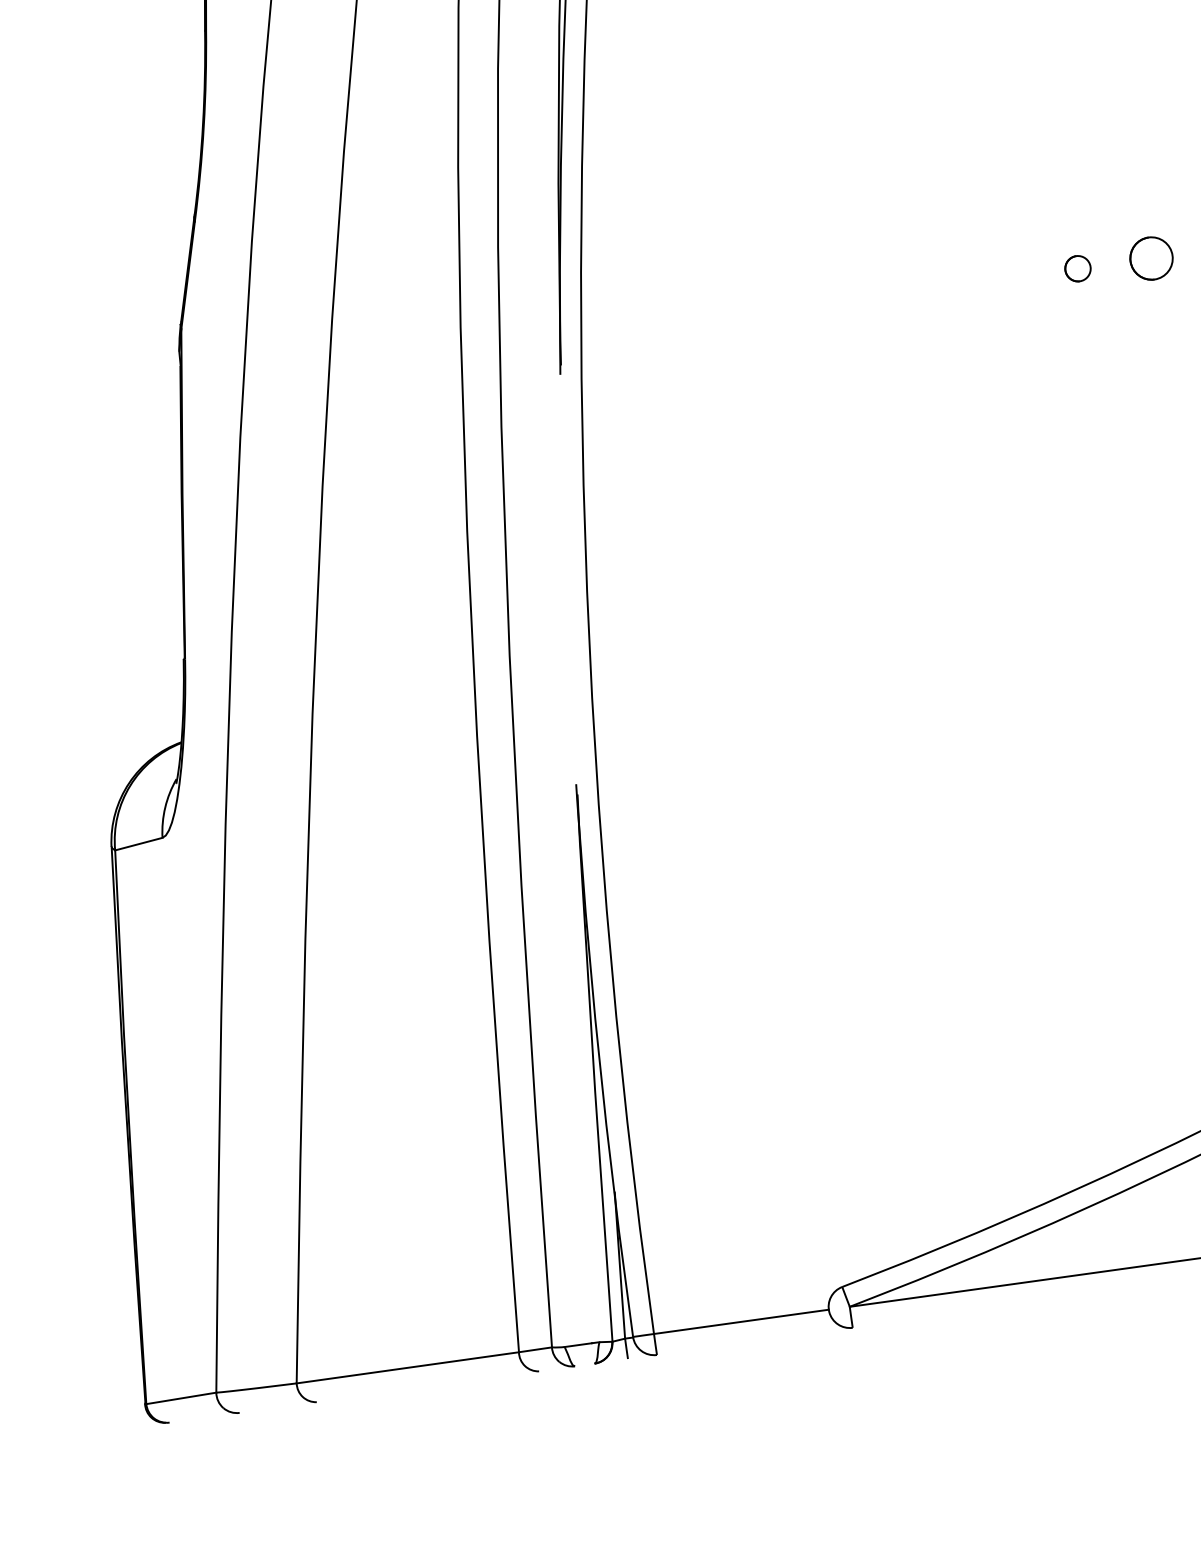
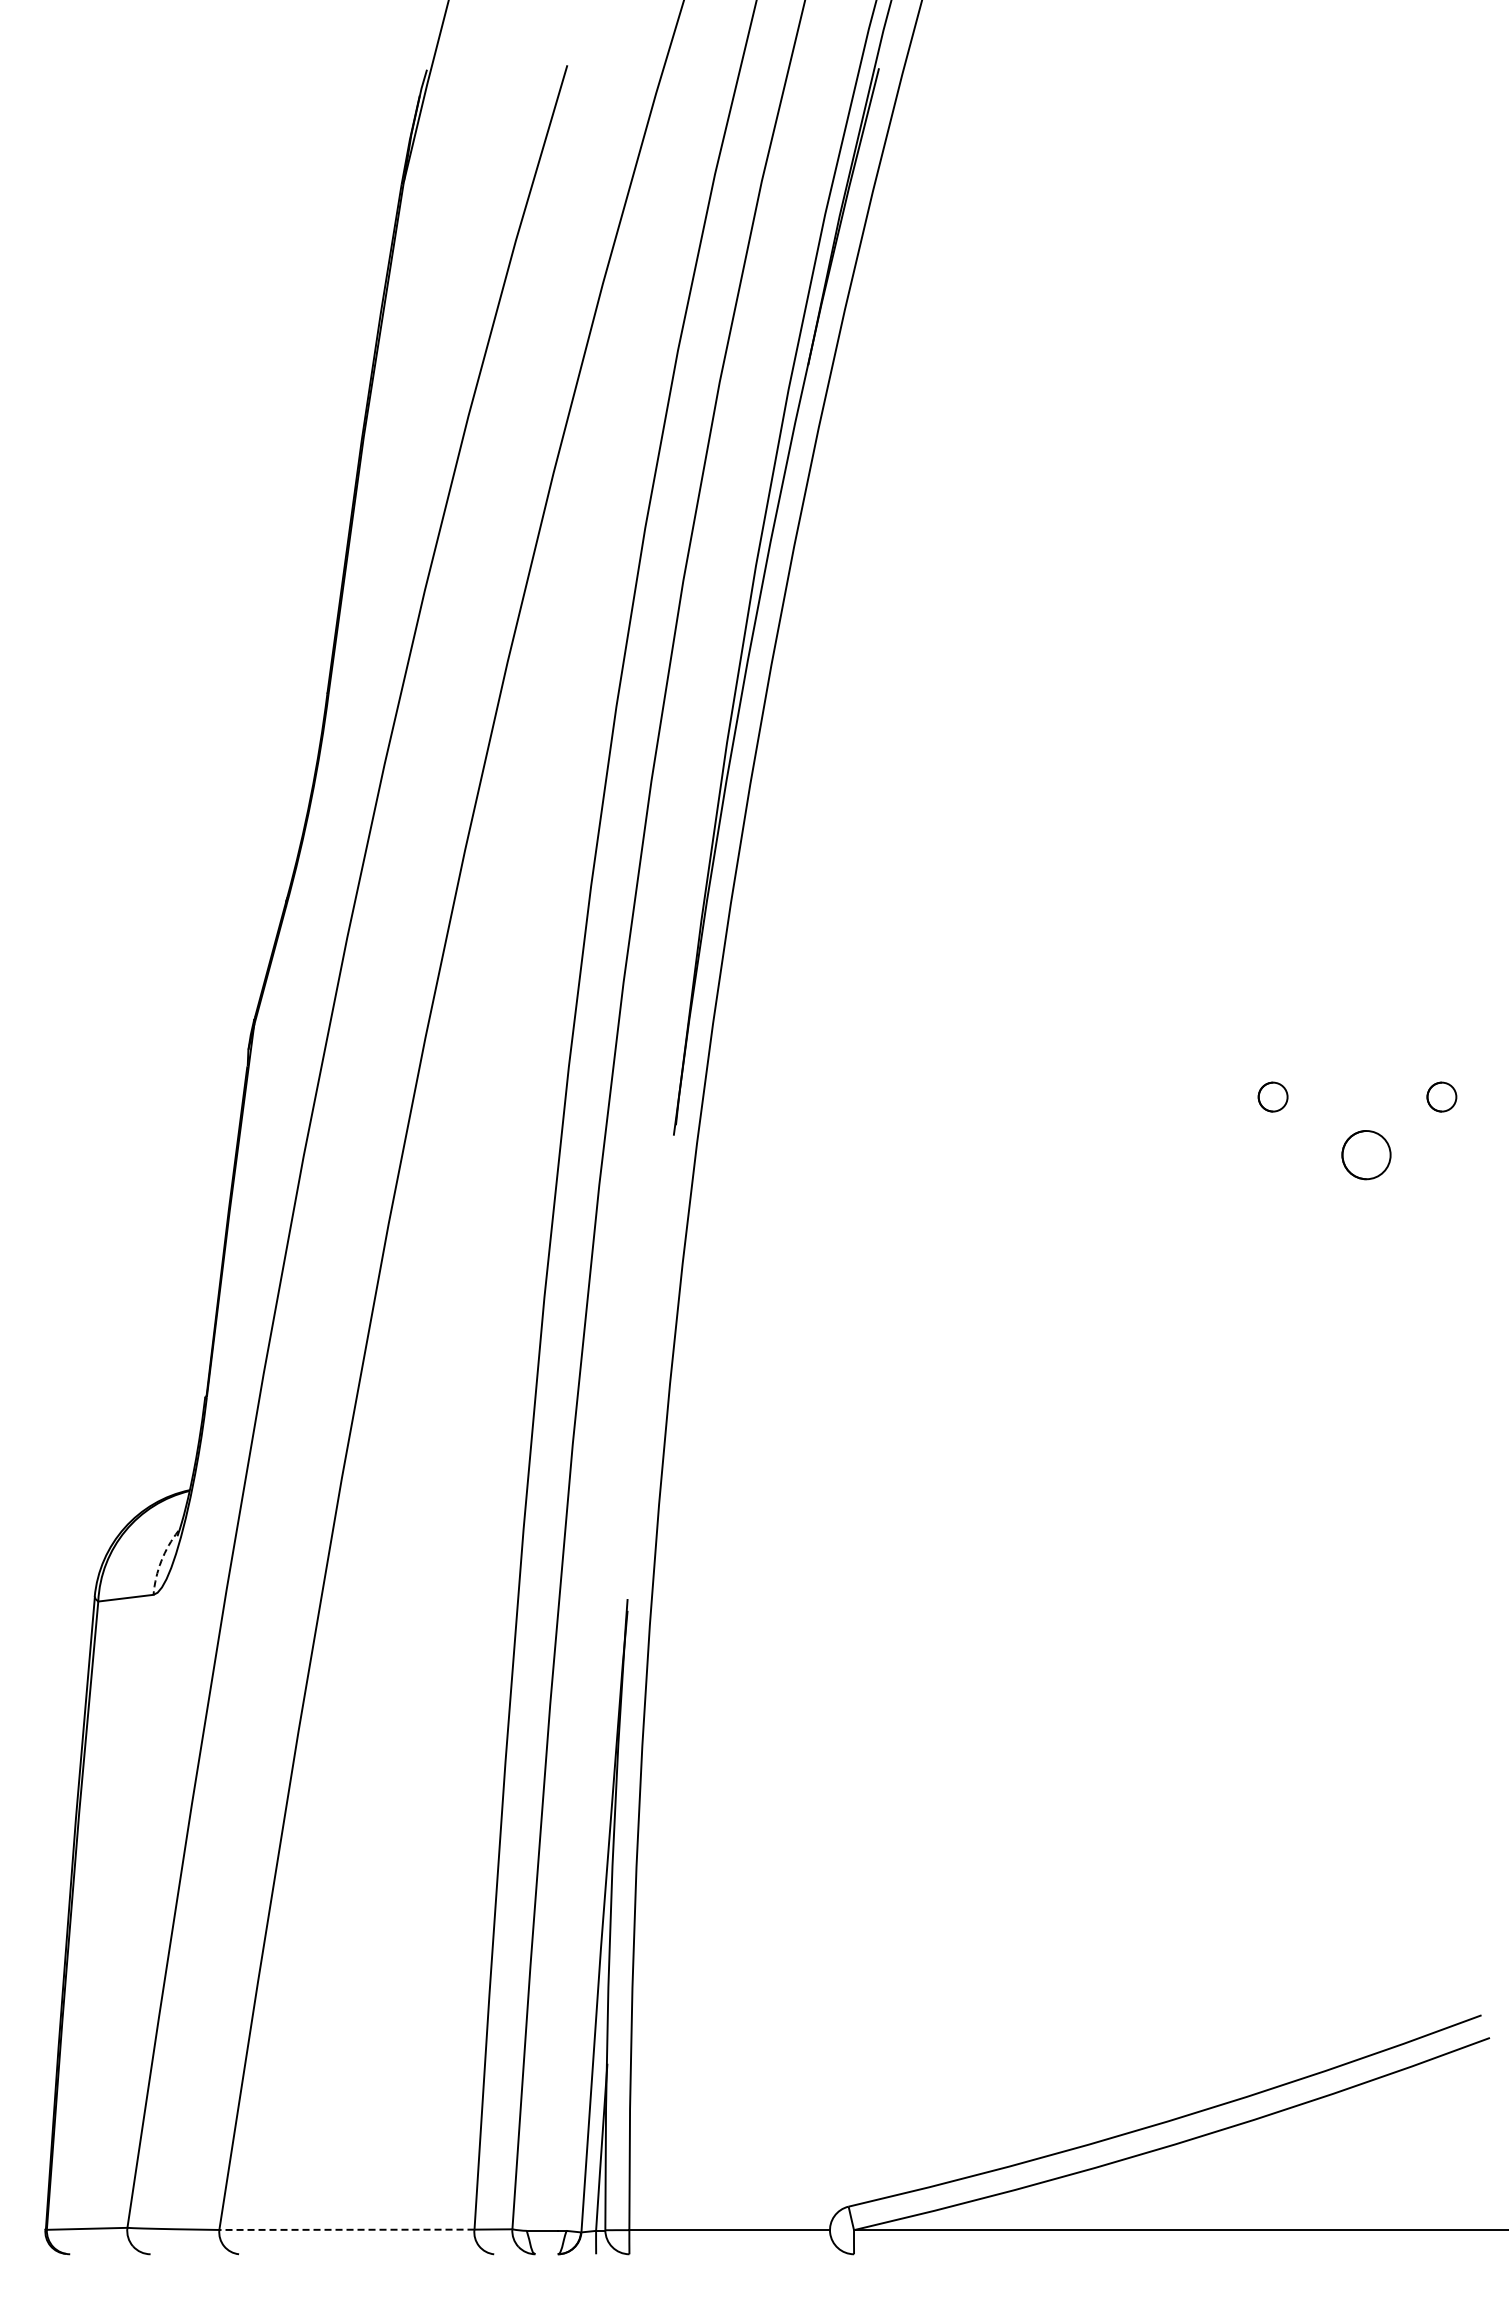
circle: (1151, 258) -> (1366, 1155), moved
arc: (165, 807) -> (161, 1561), solid -> dashed
line: (407, 1367) -> (346, 2229), solid -> dashed

